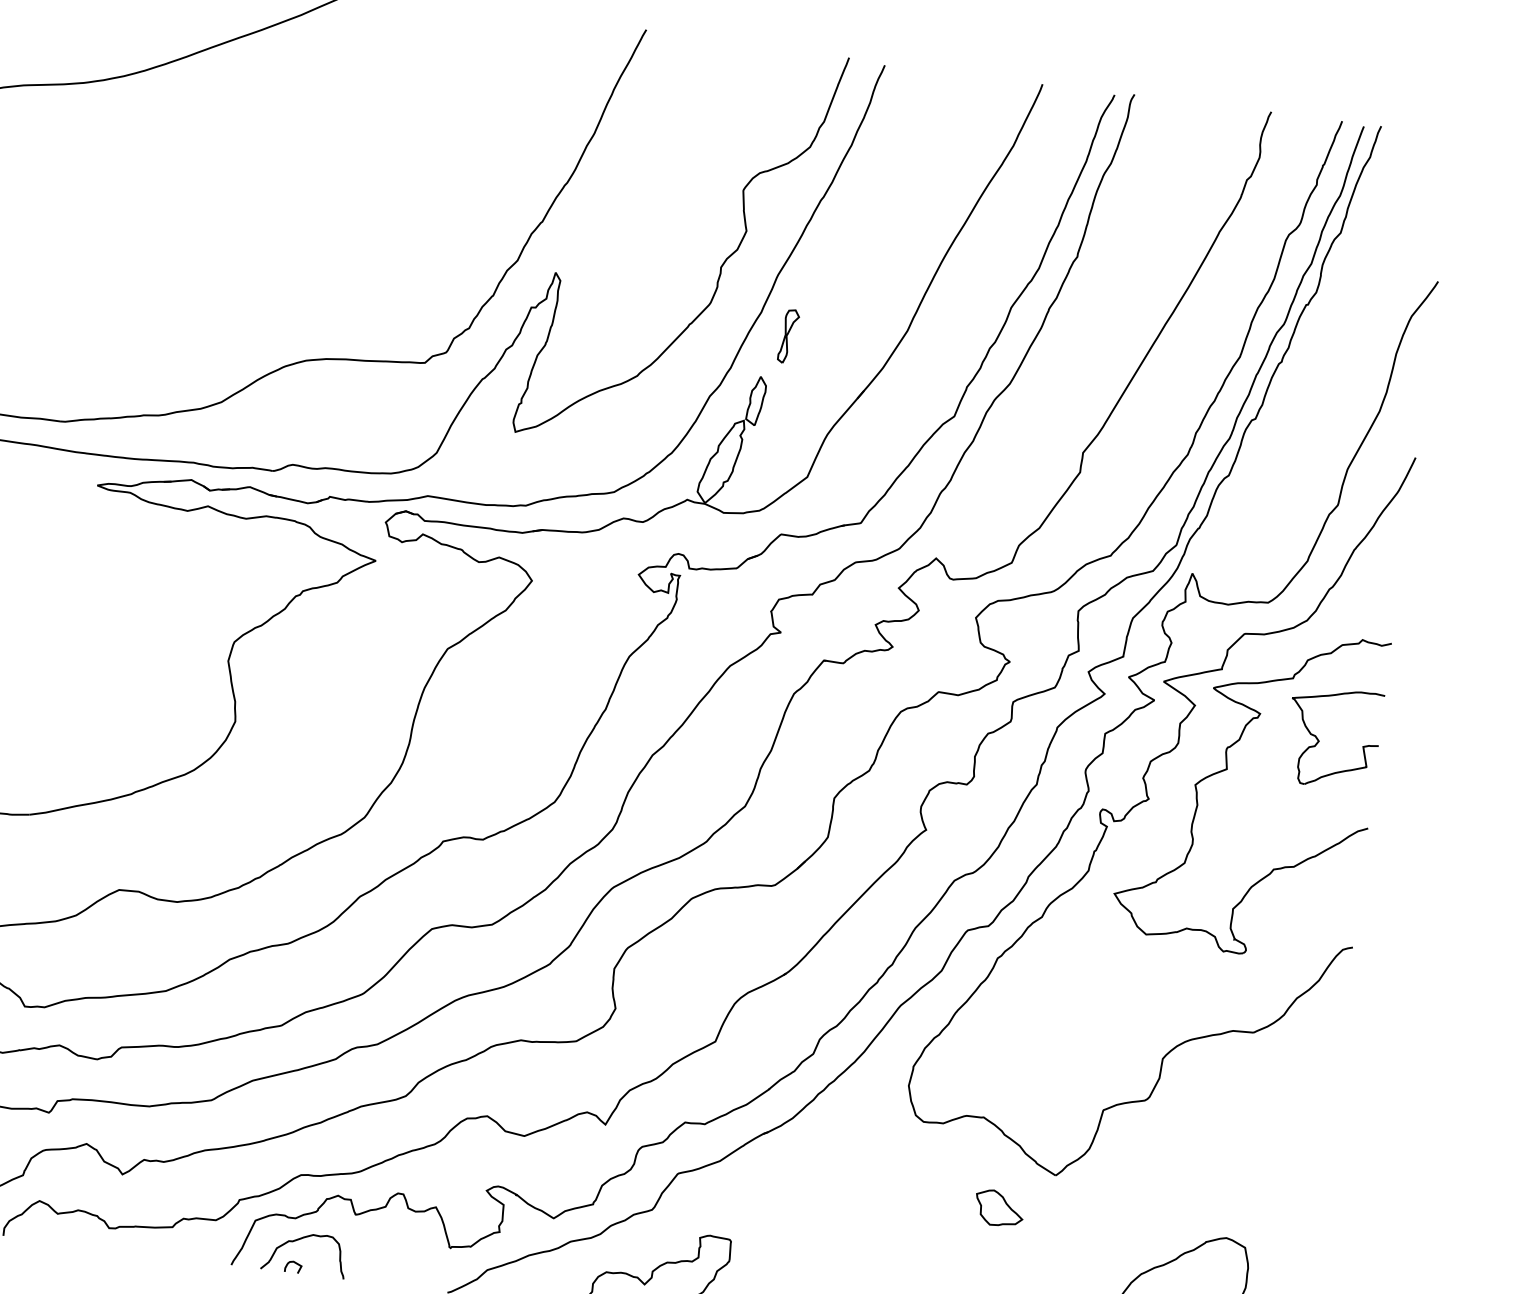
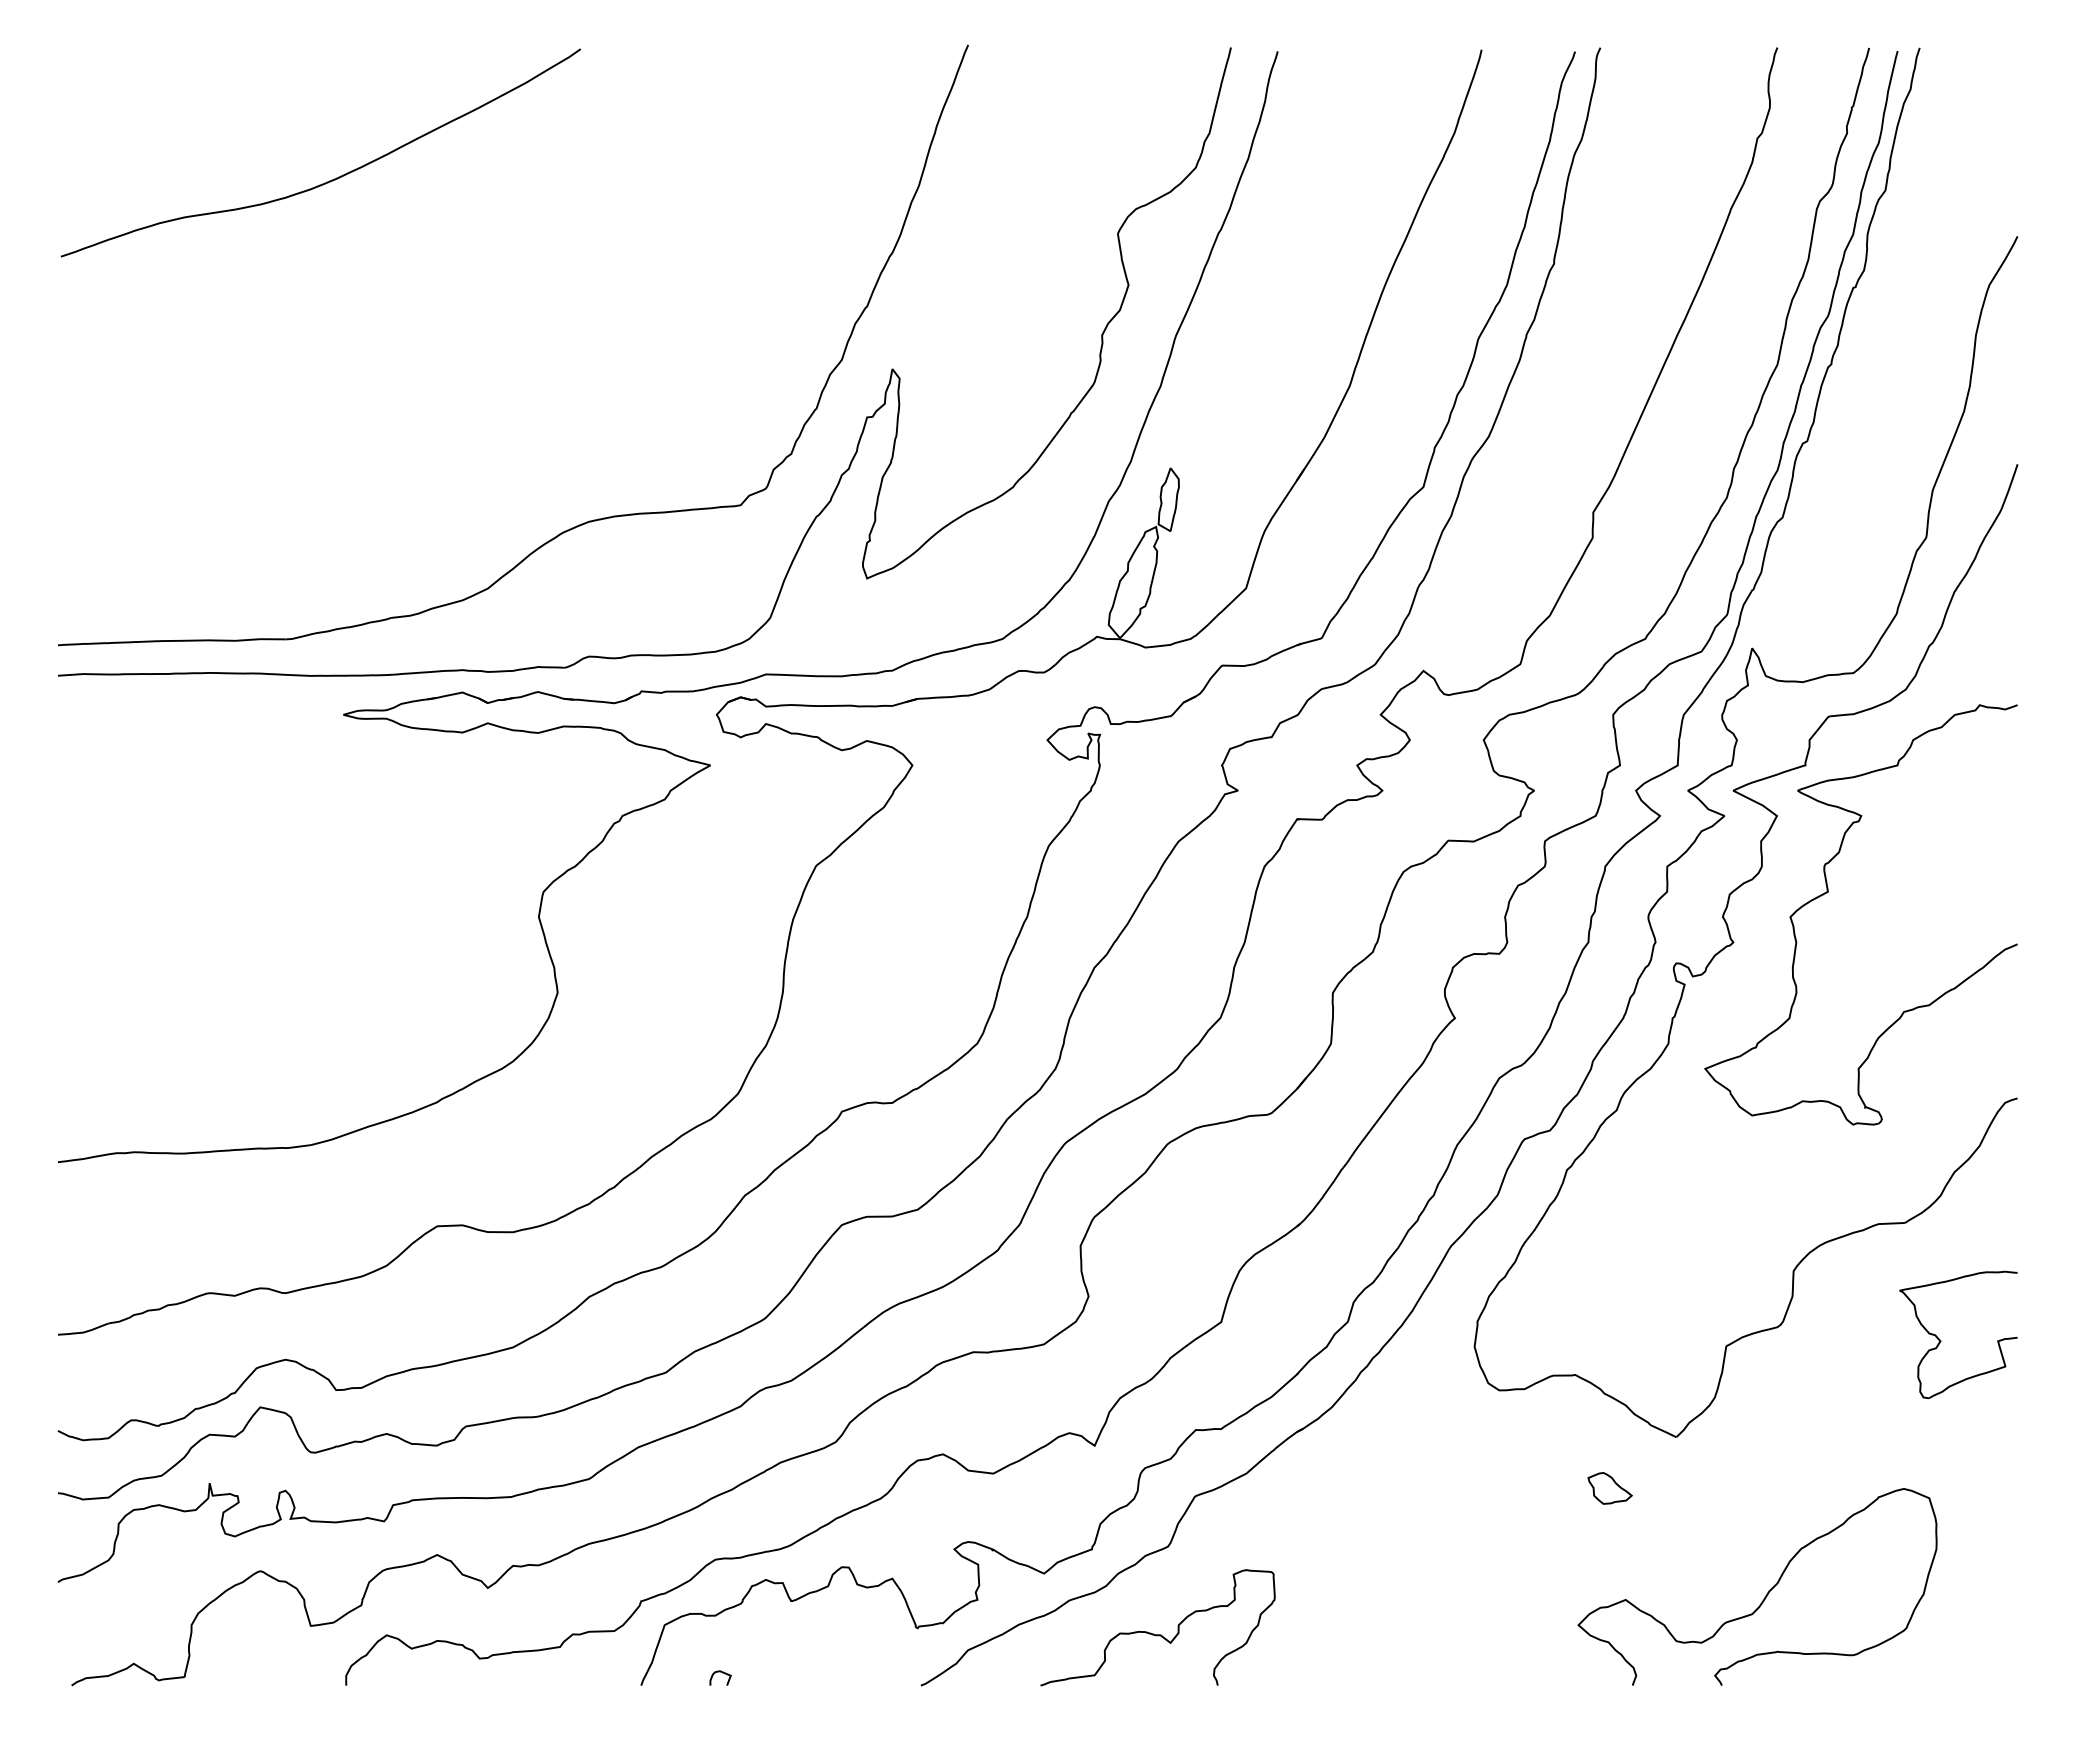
part: (788, 336) -> (1199, 412), removed
part: (1319, 740) -> (1941, 1340), moved
part: (999, 1208) -> (1610, 1488), size x0.7
curve: (299, 1239) -> (723, 1642), removed

